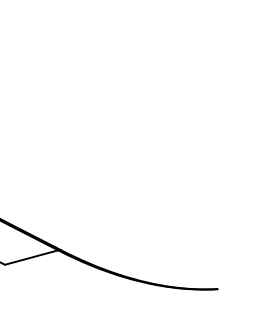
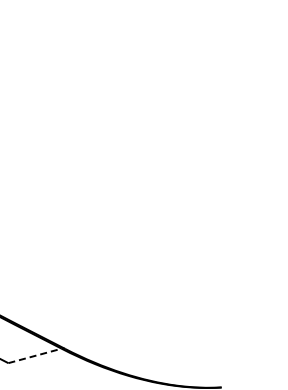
line: (32, 257) -> (35, 355), solid -> dashed

